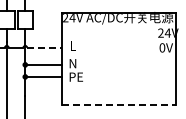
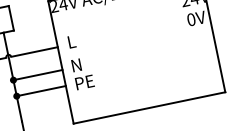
line: (44, 47) -> (34, 51), dashed -> solid
line: (119, 105) -> (150, 108), dashed -> solid

